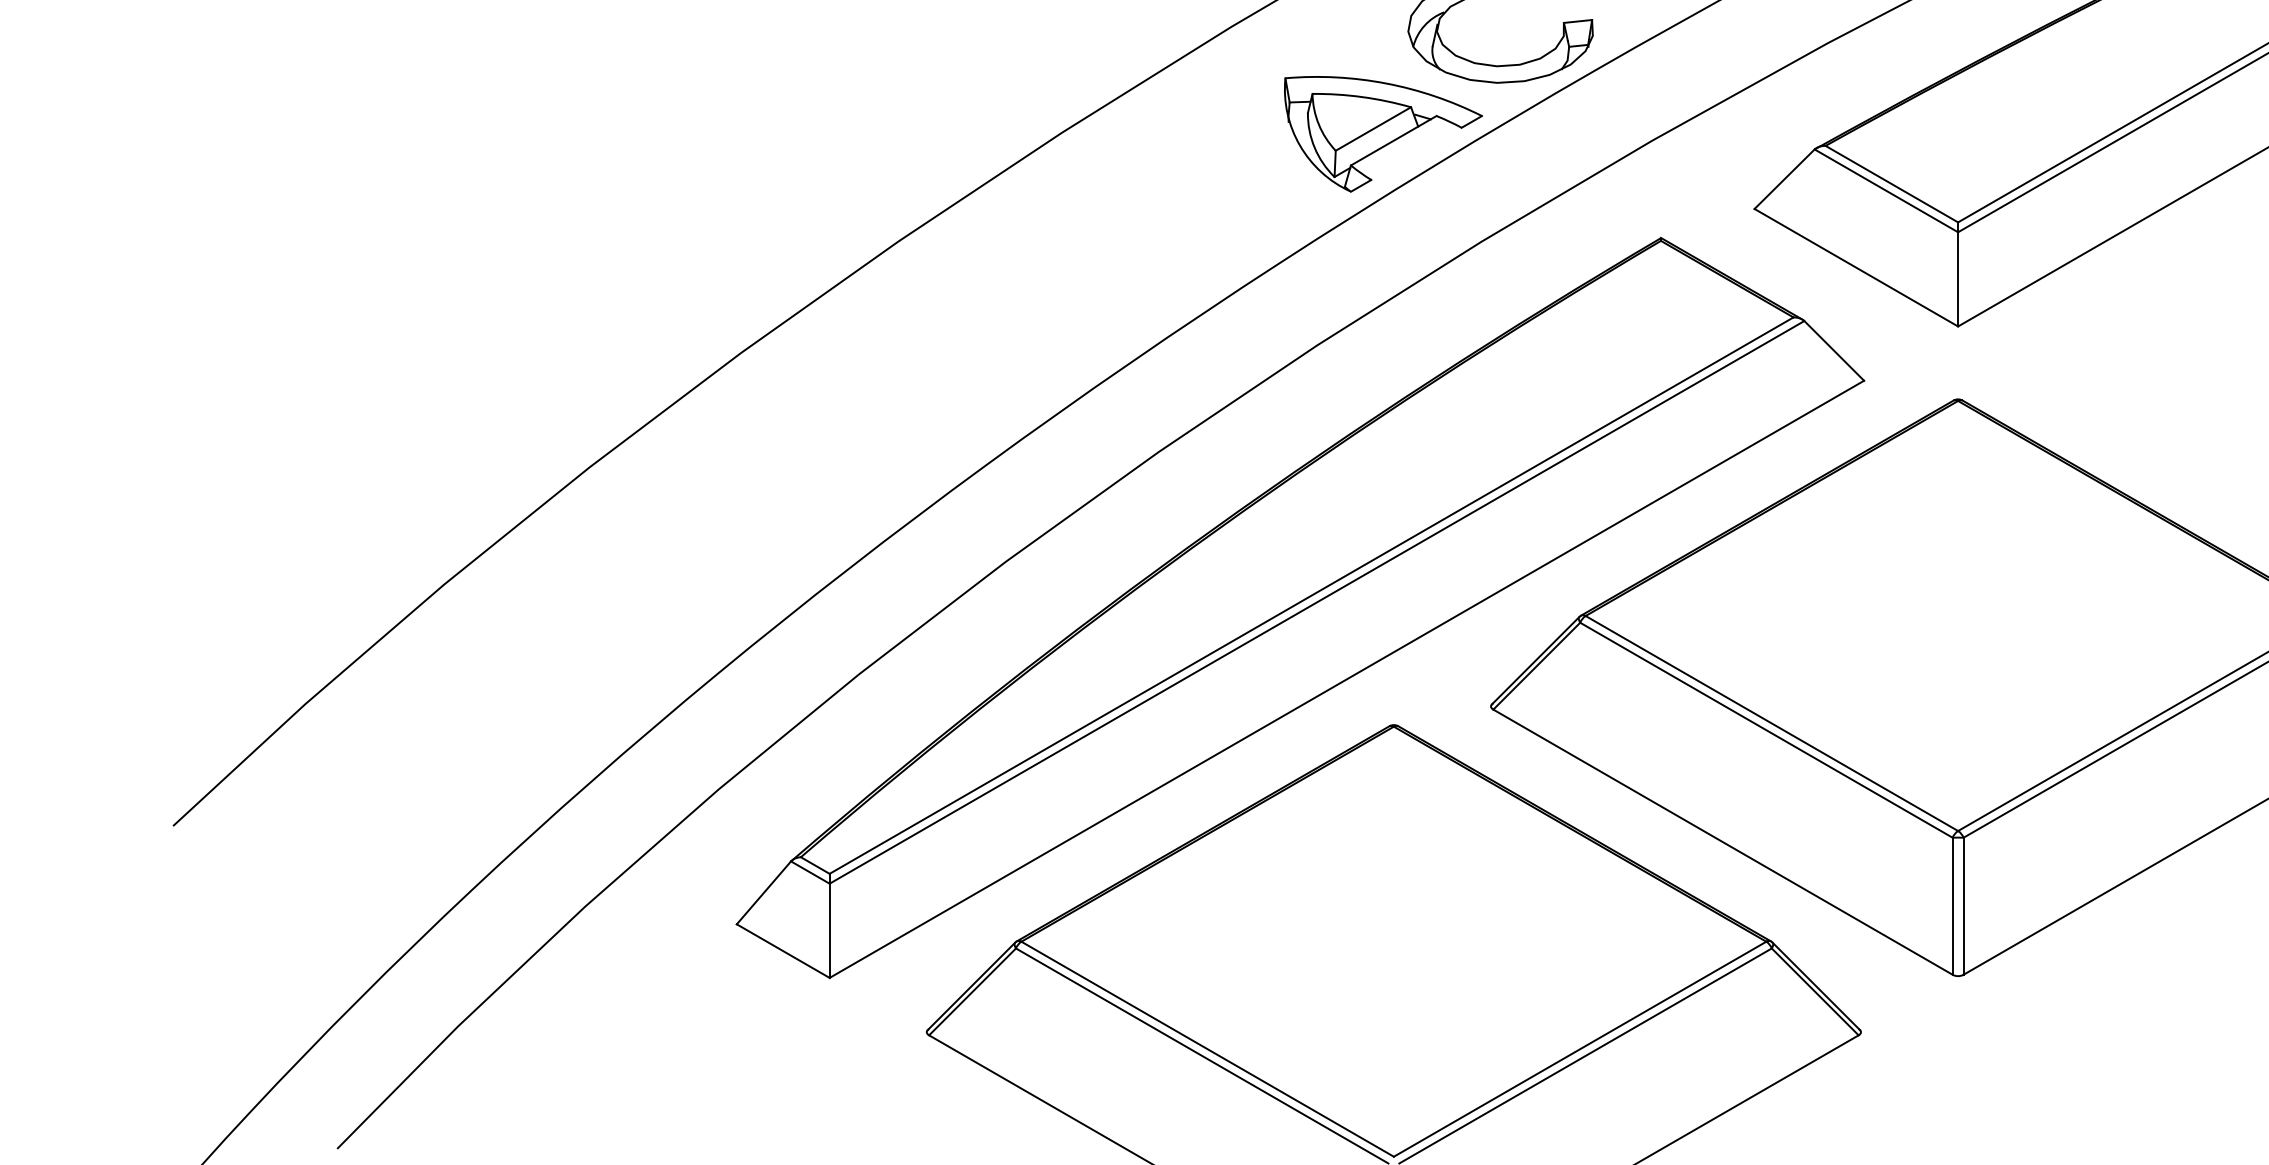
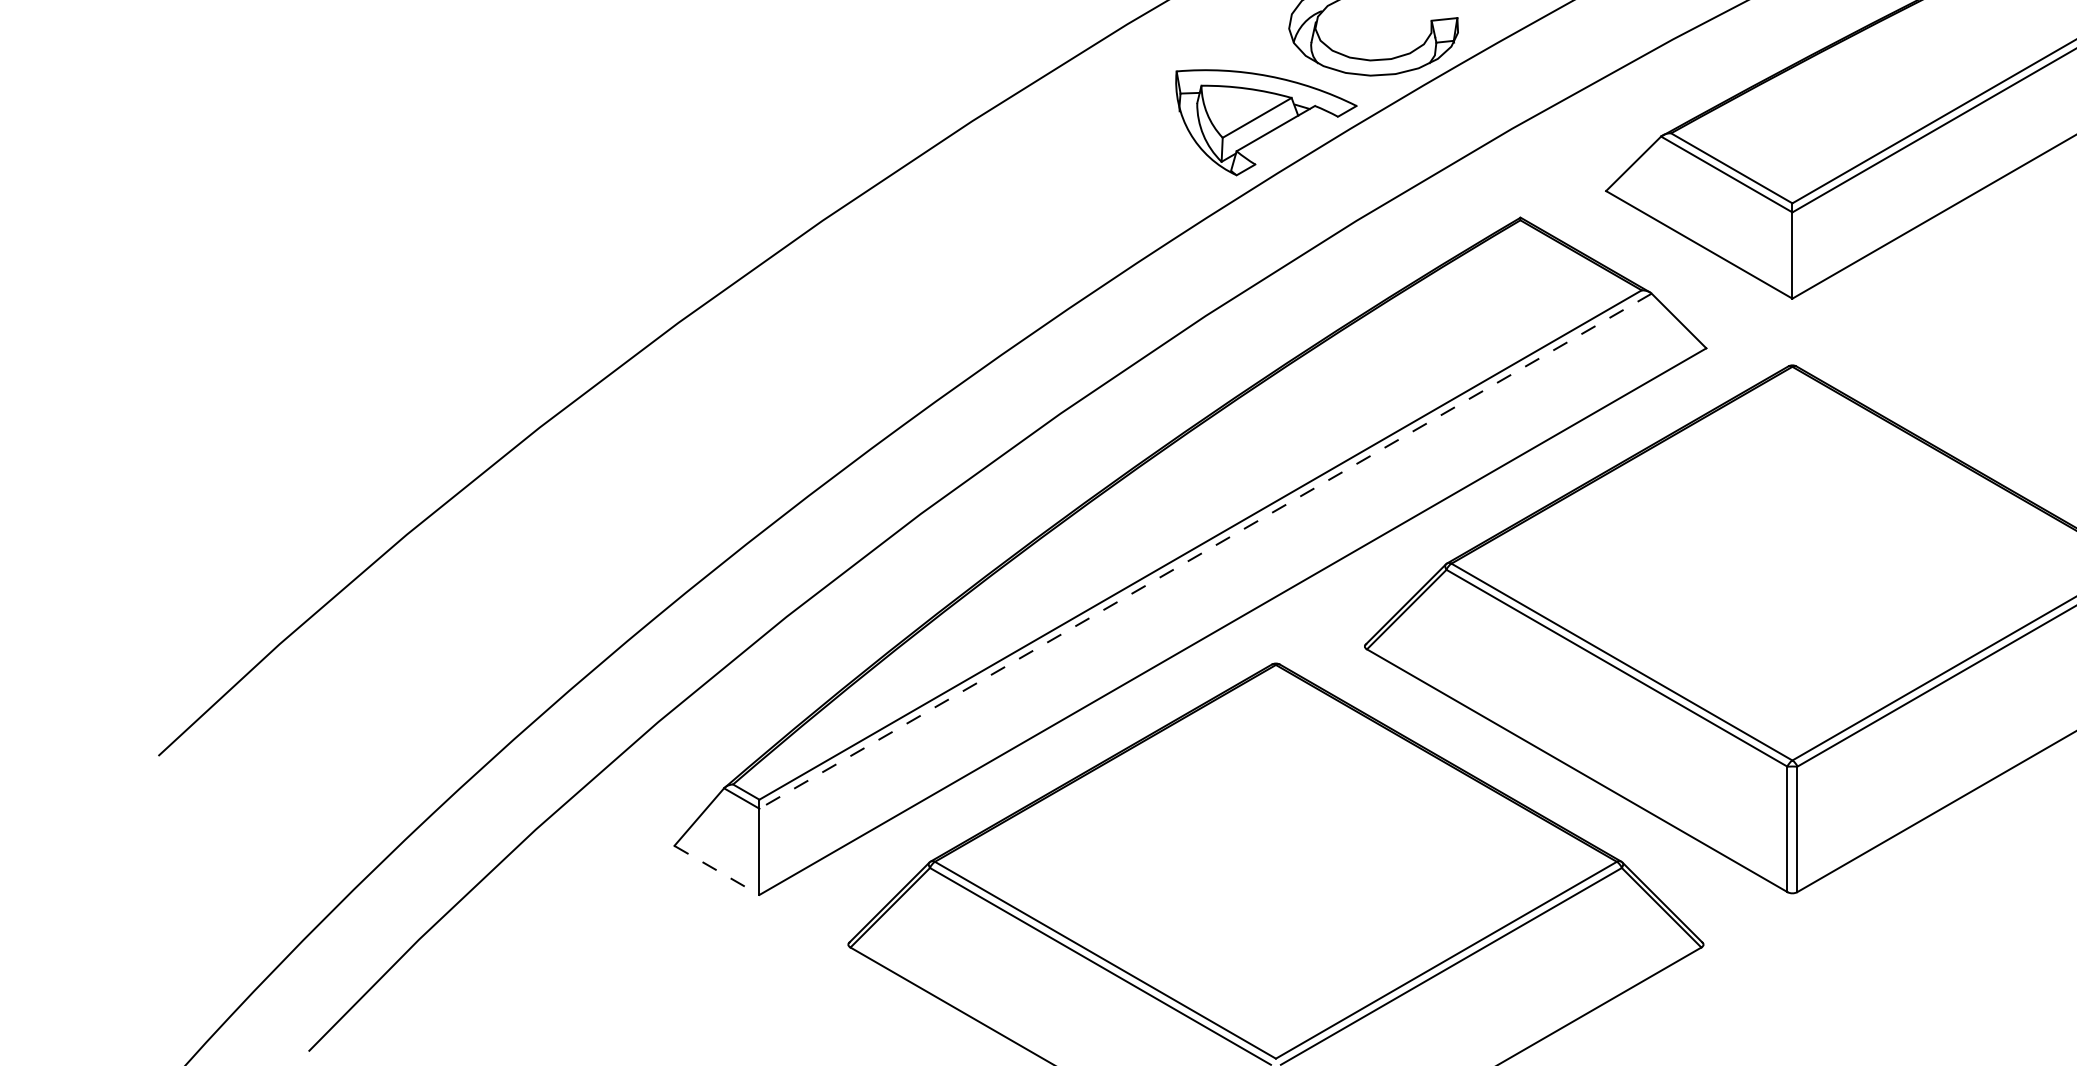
line: (1317, 602) -> (1206, 551), solid -> dashed
line: (783, 951) -> (717, 870), solid -> dashed

